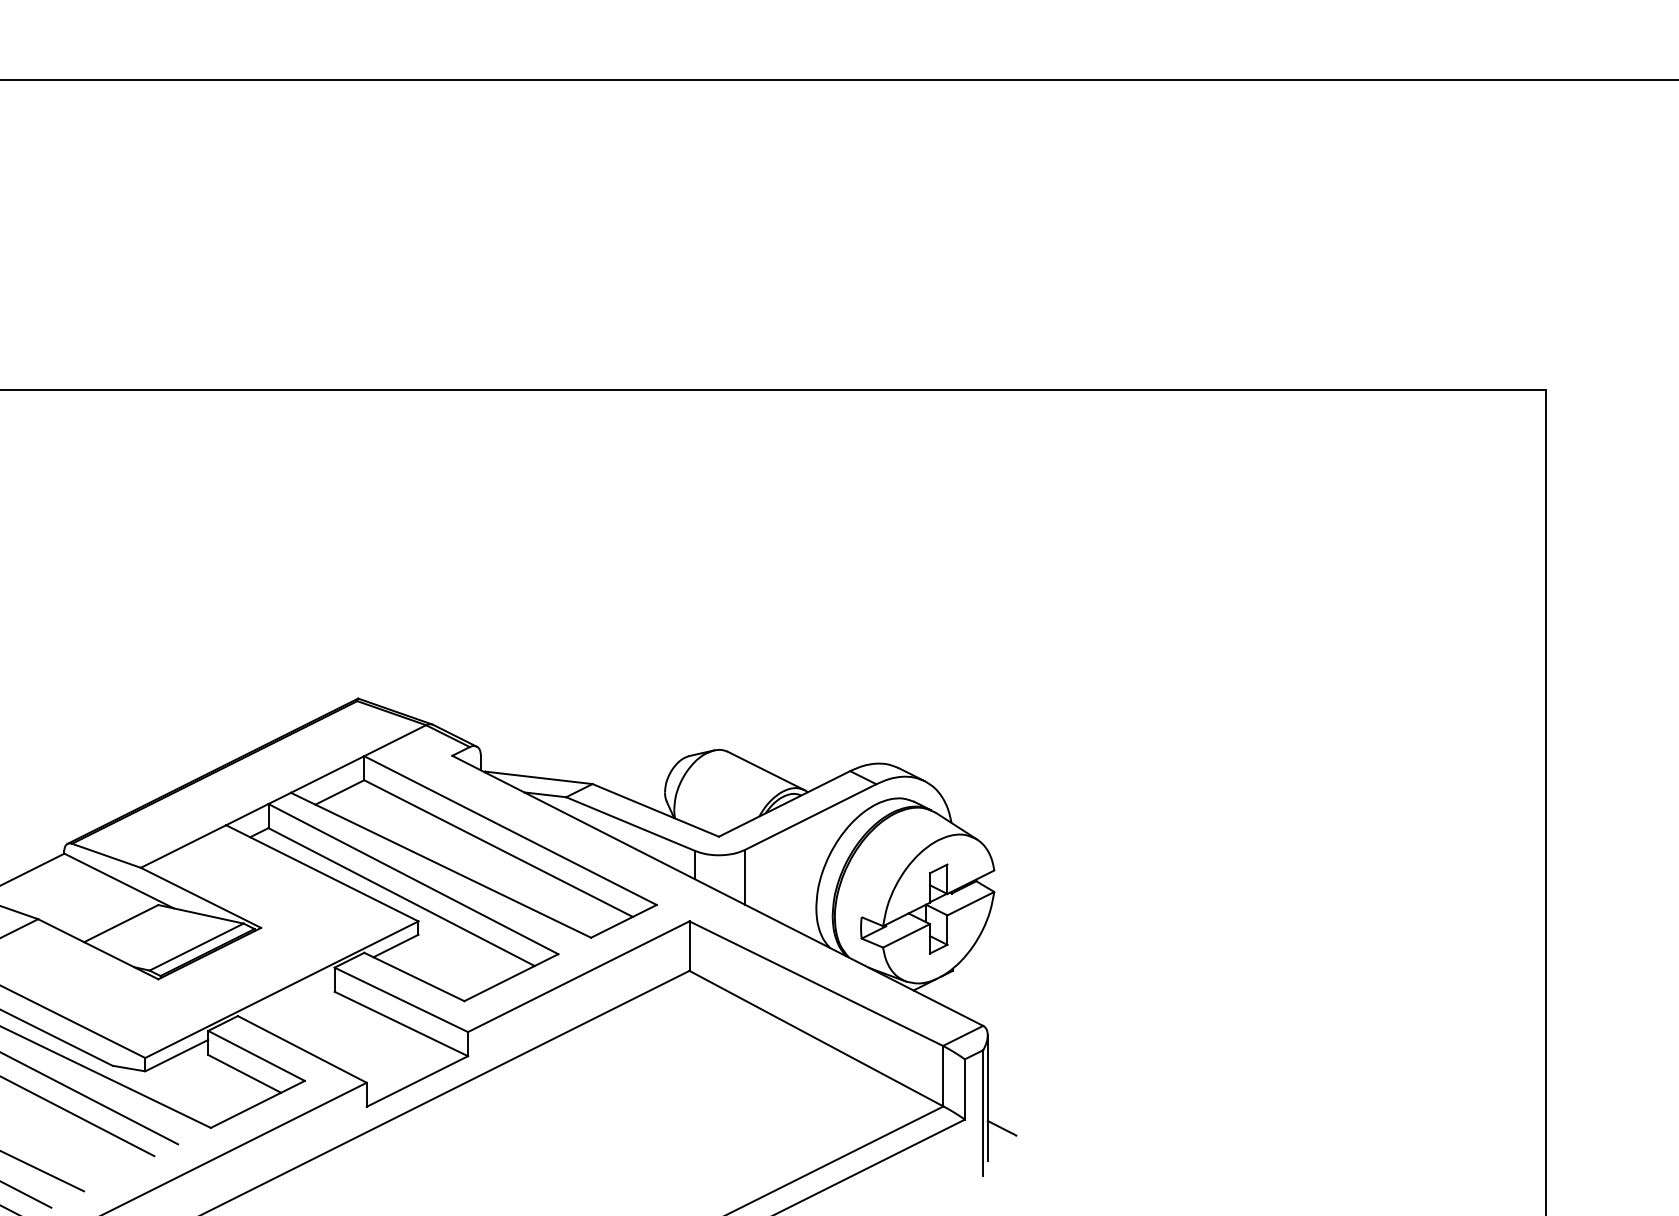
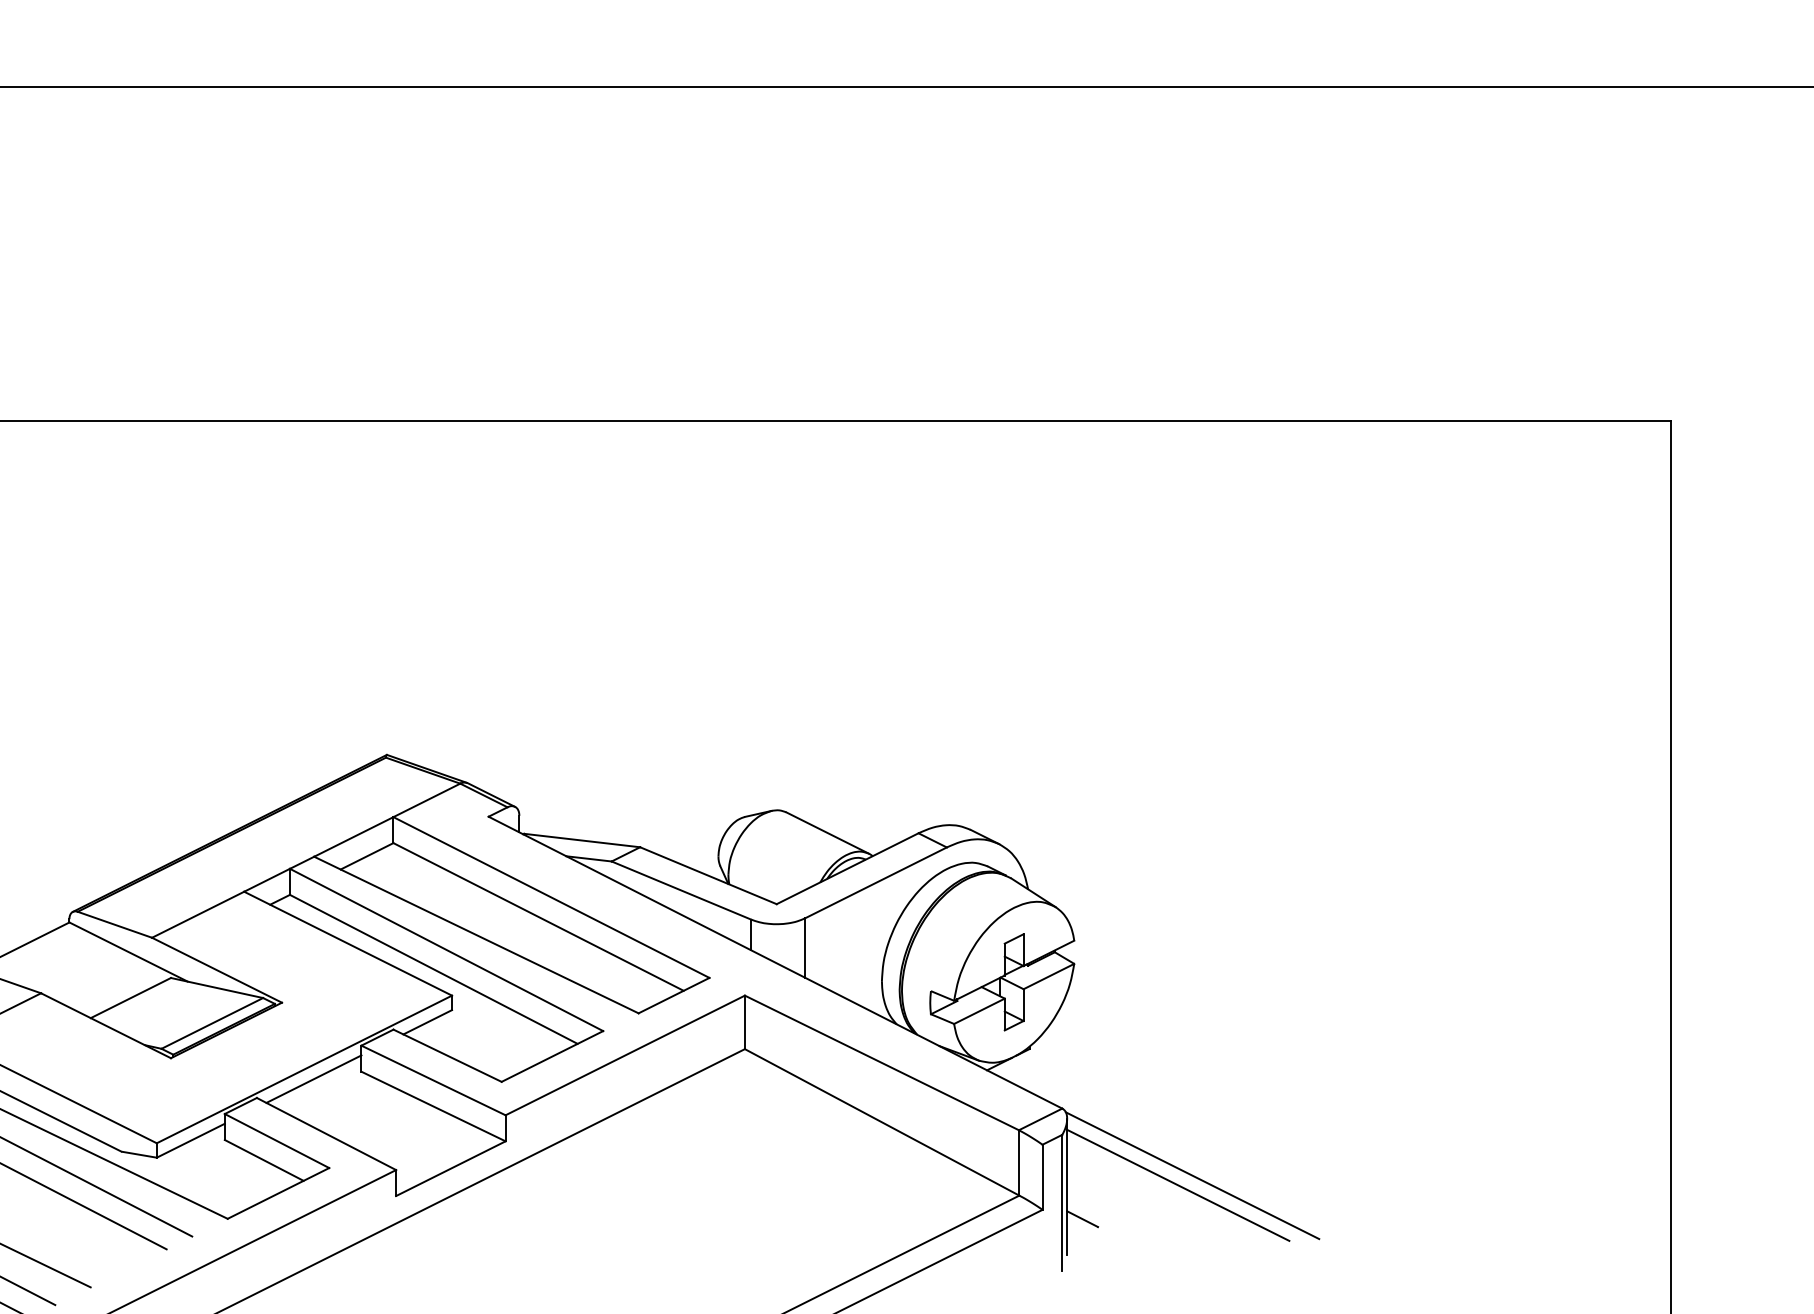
line: (290, 998) -> (313, 1078), added
line: (1103, 1087) -> (1192, 1175), added
line: (1090, 1096) -> (1178, 1184), added

